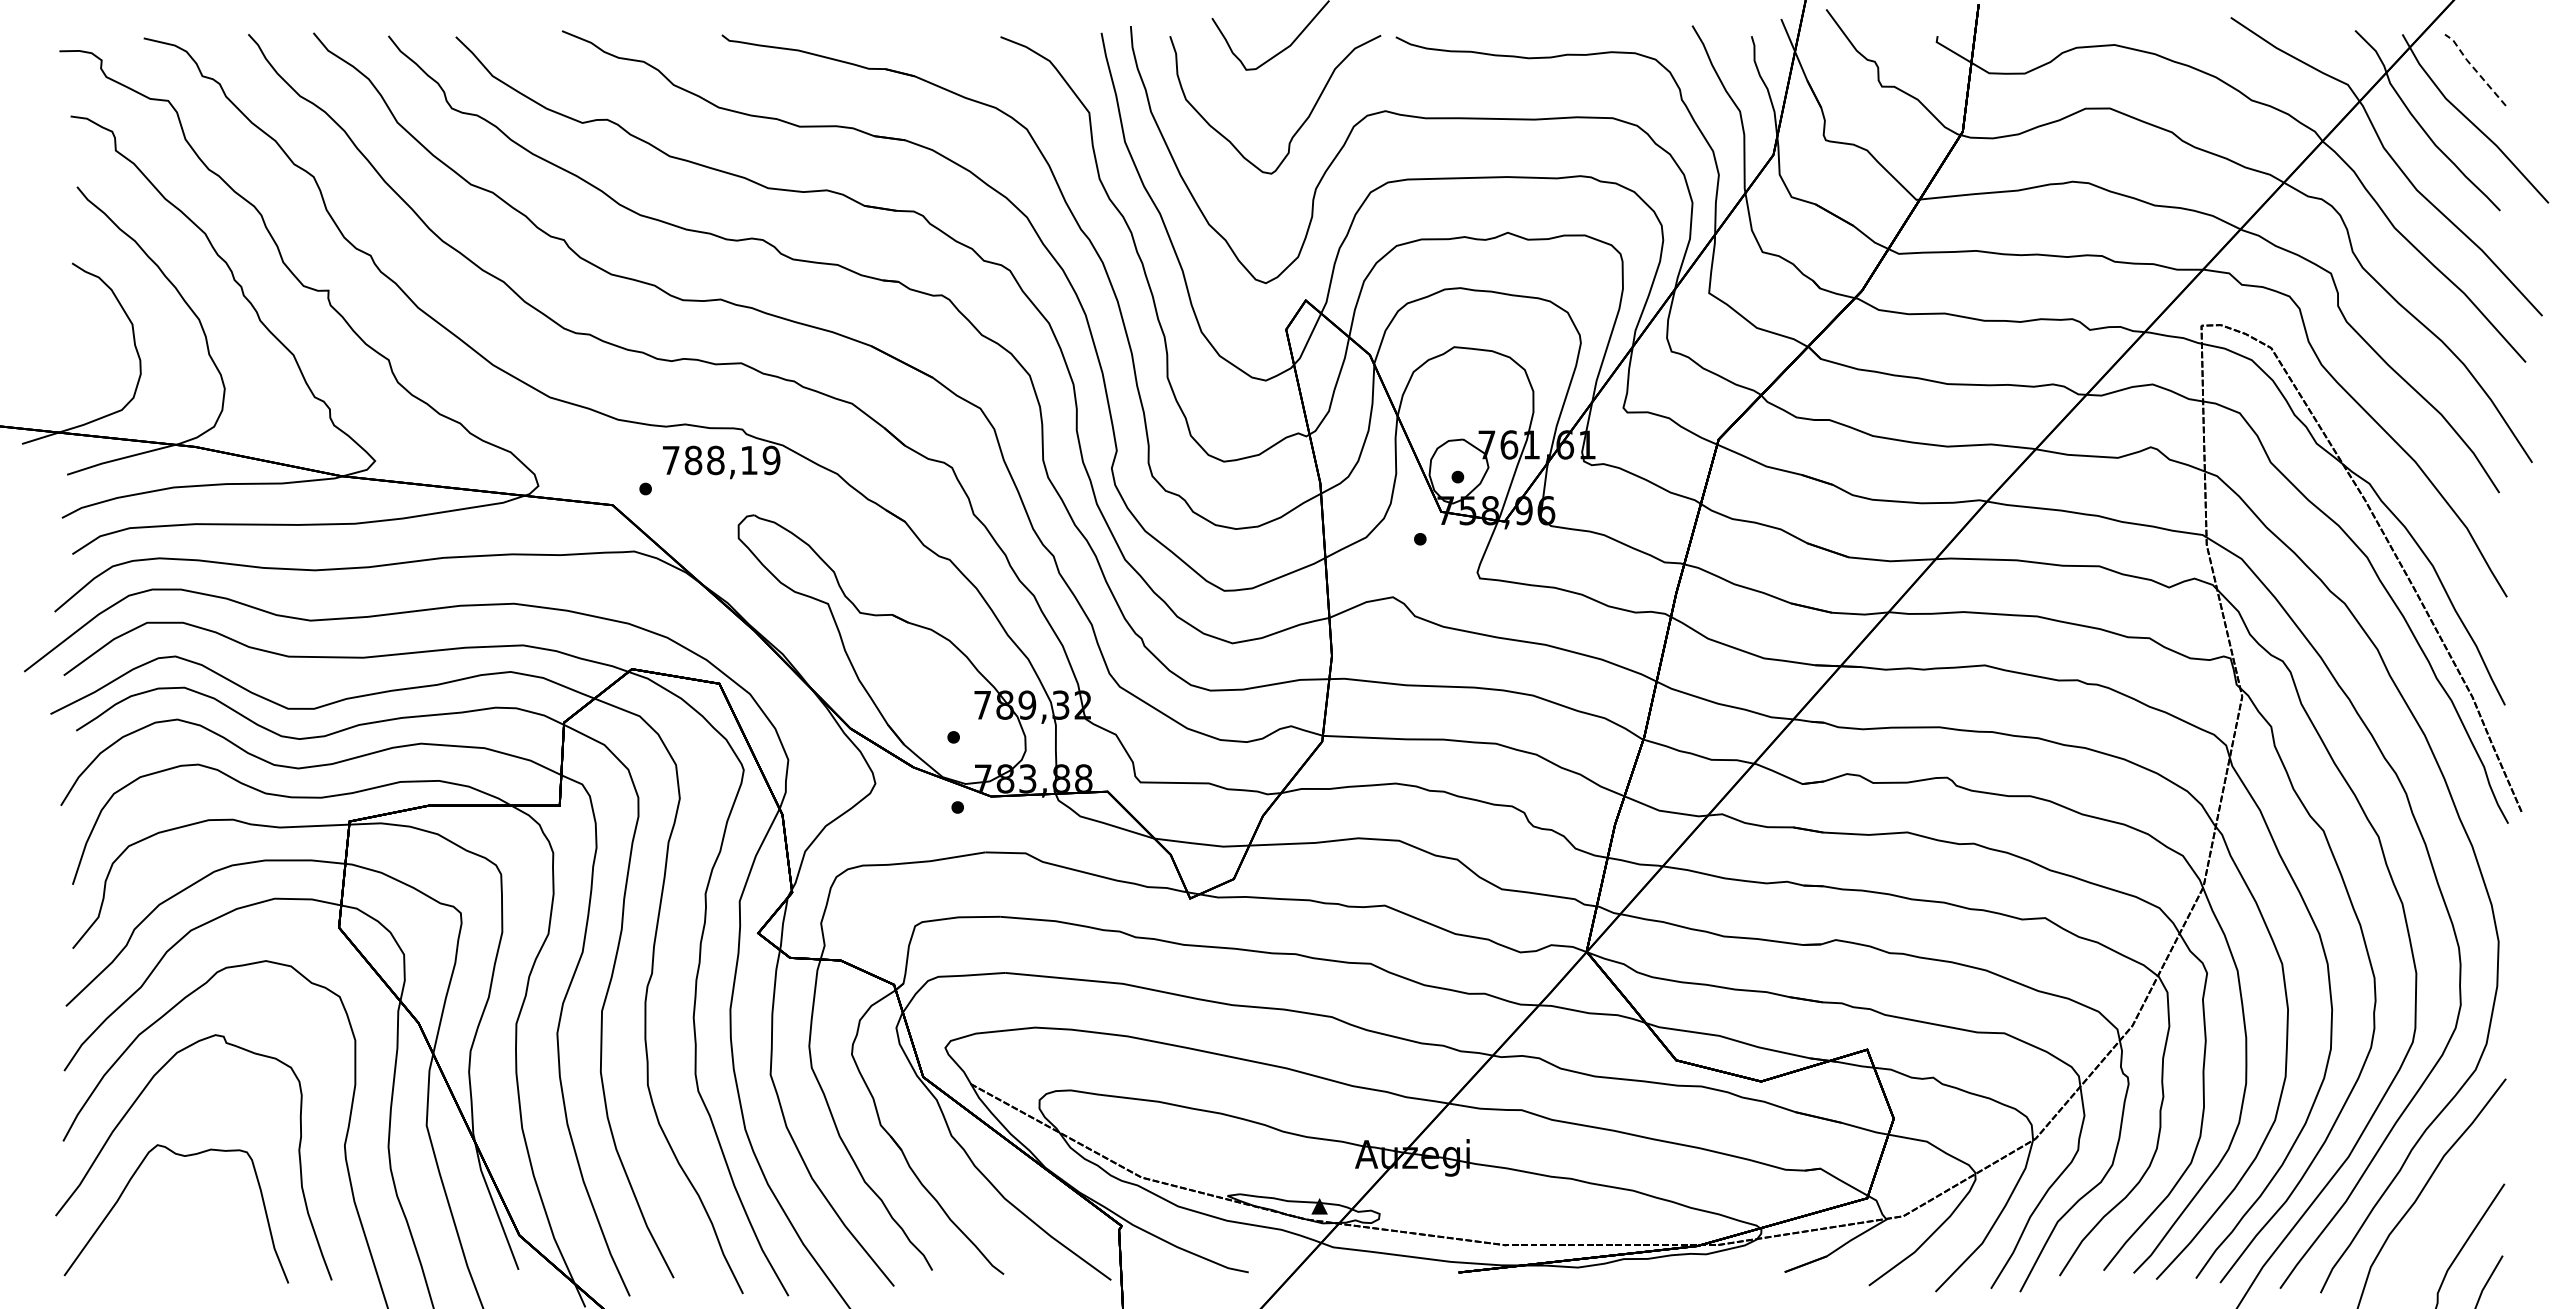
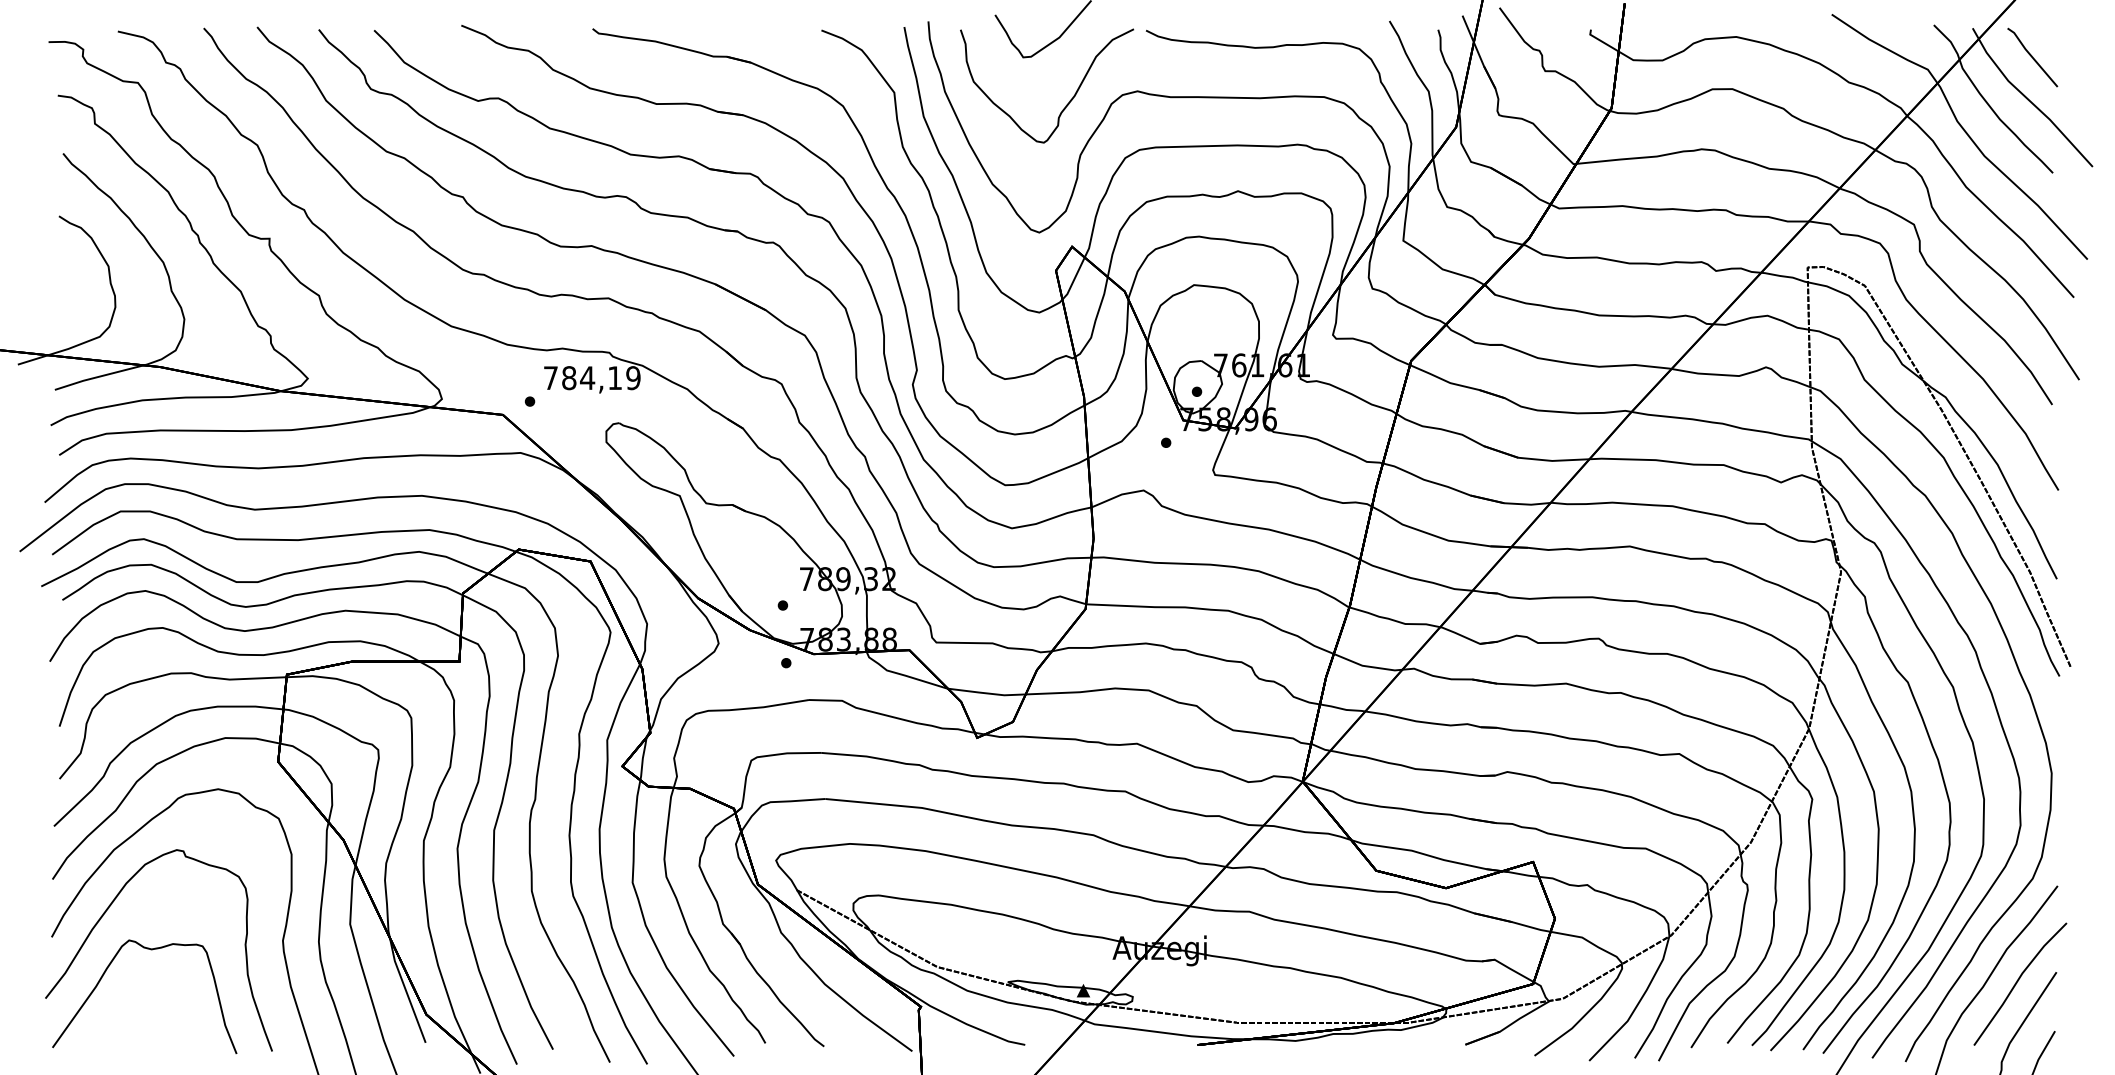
line: (2474, 69) -> (2031, 57), dashed -> solid
text: (715, 460) -> (587, 378), 788,19 -> 784,19
line: (2457, 1196) -> (2017, 982), added

